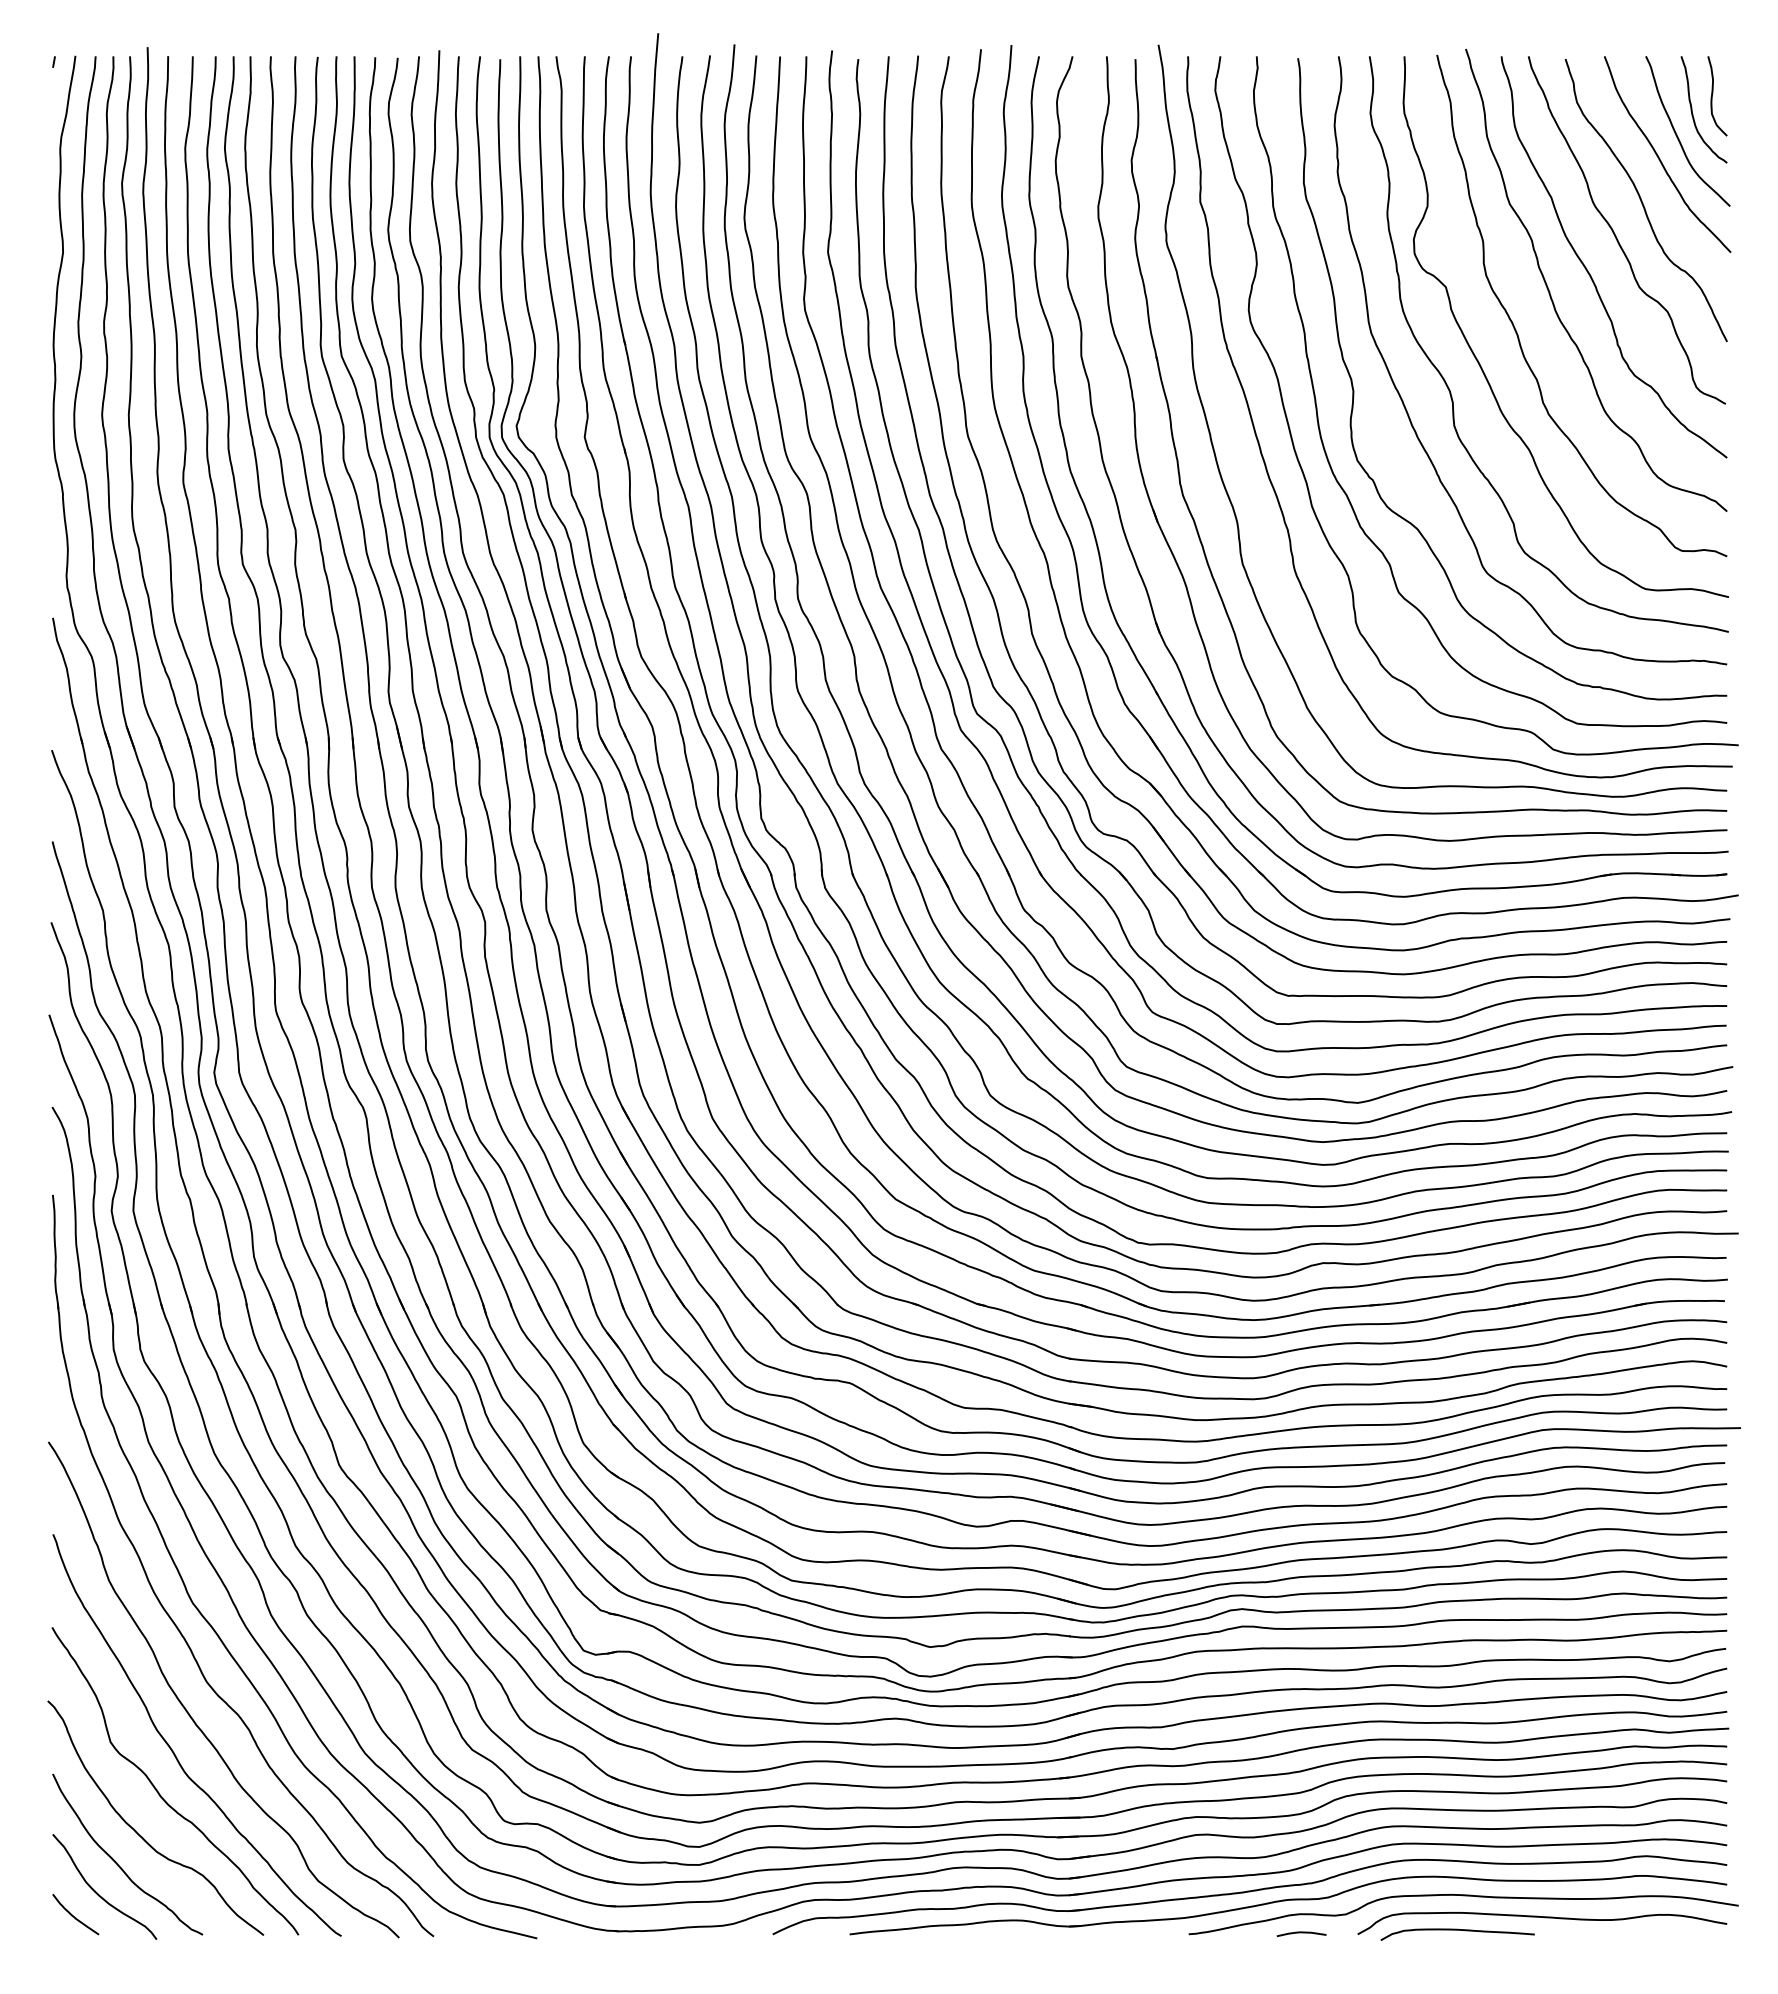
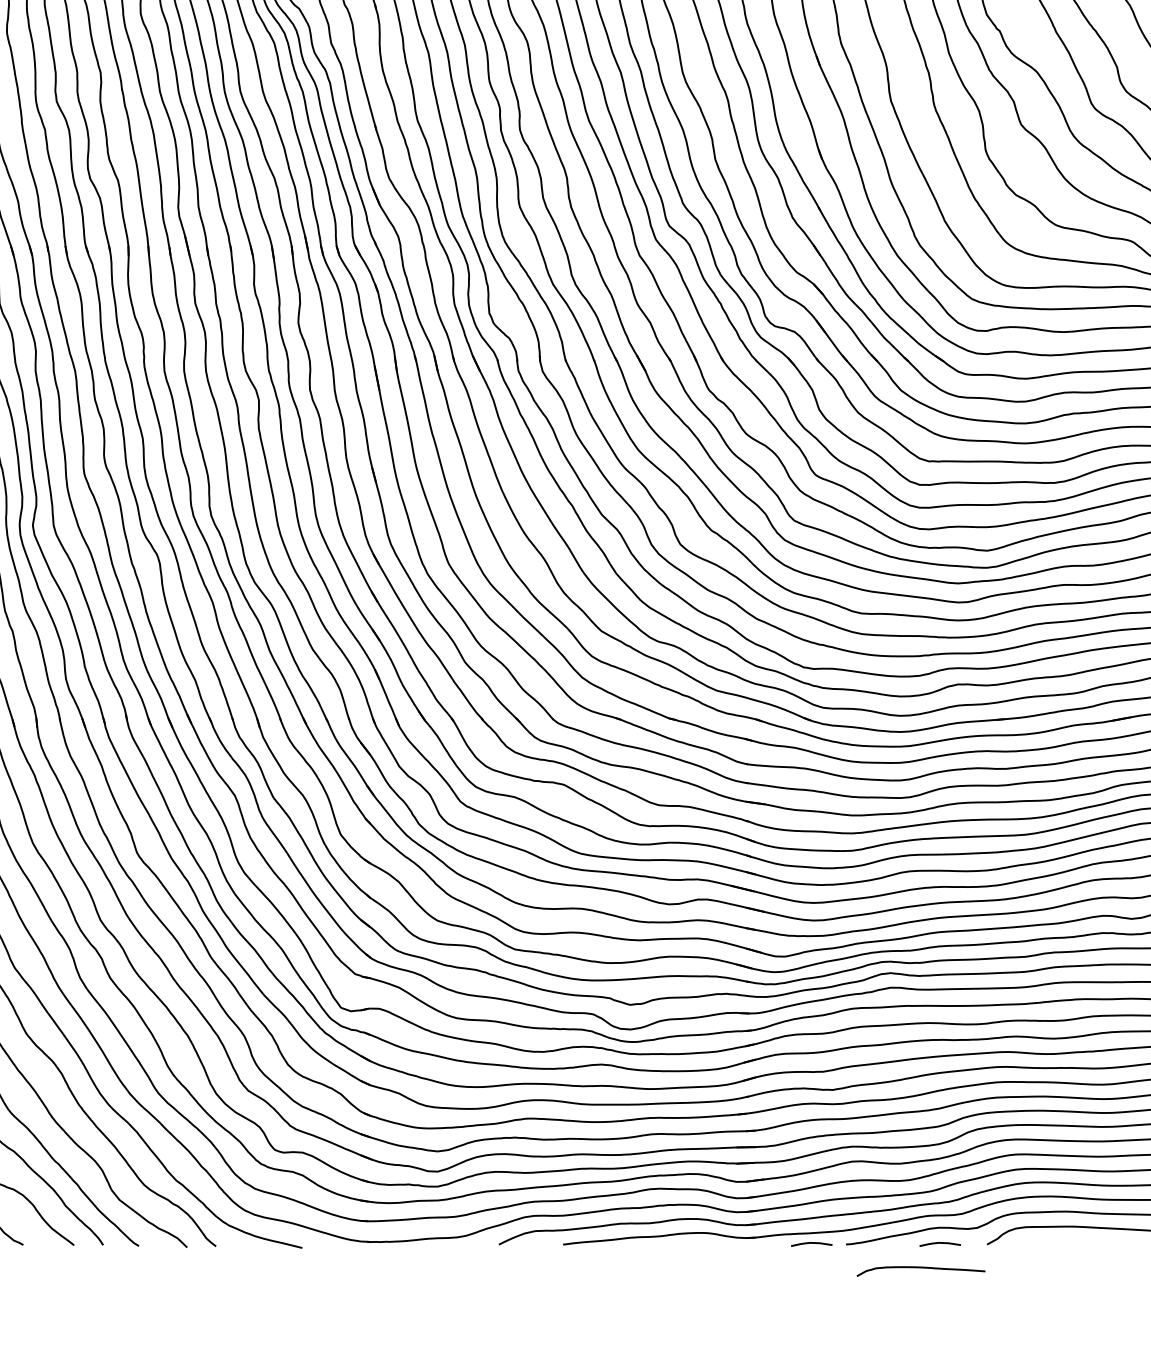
curve: (1457, 1930) -> (920, 1268), moved
curve: (1147, 1933) -> (811, 1243), added

